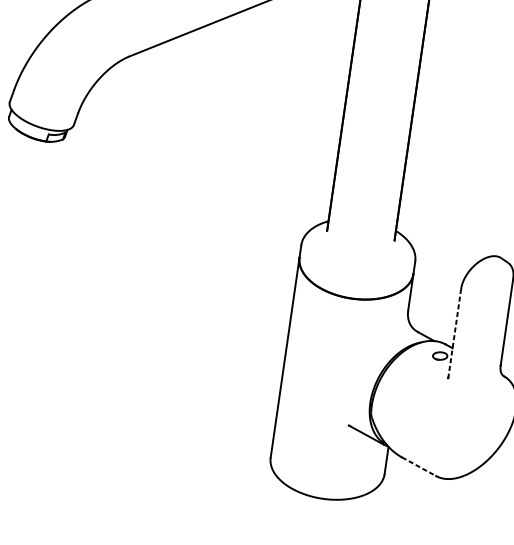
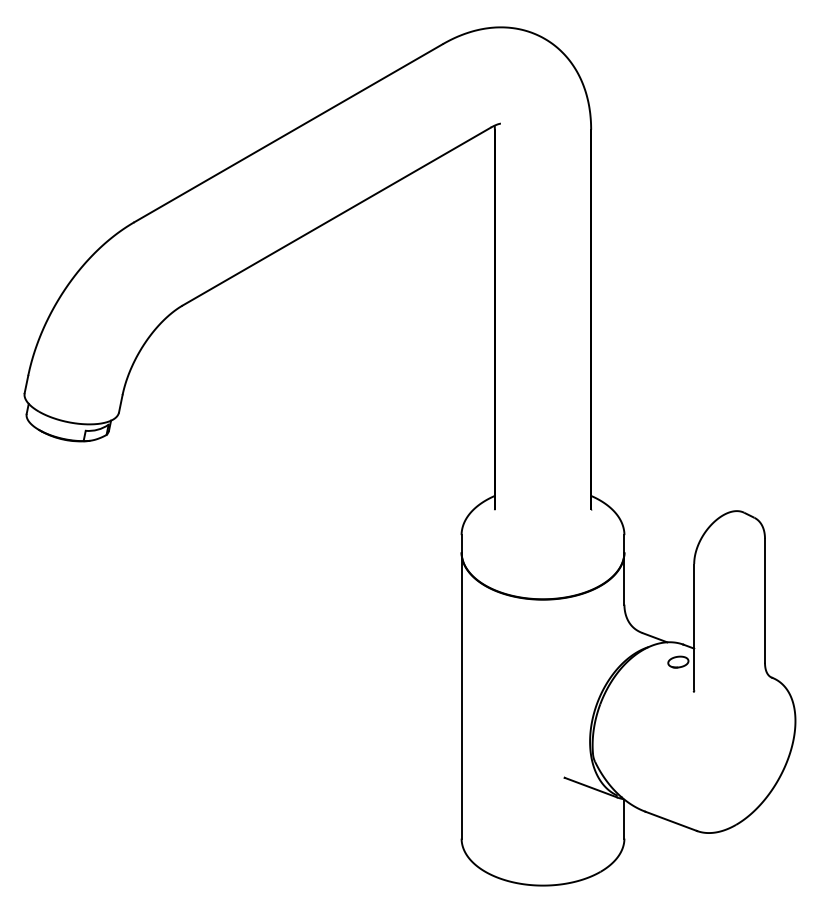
line: (455, 332) -> (694, 626), dashed -> solid
line: (419, 466) -> (671, 821), dashed -> solid

